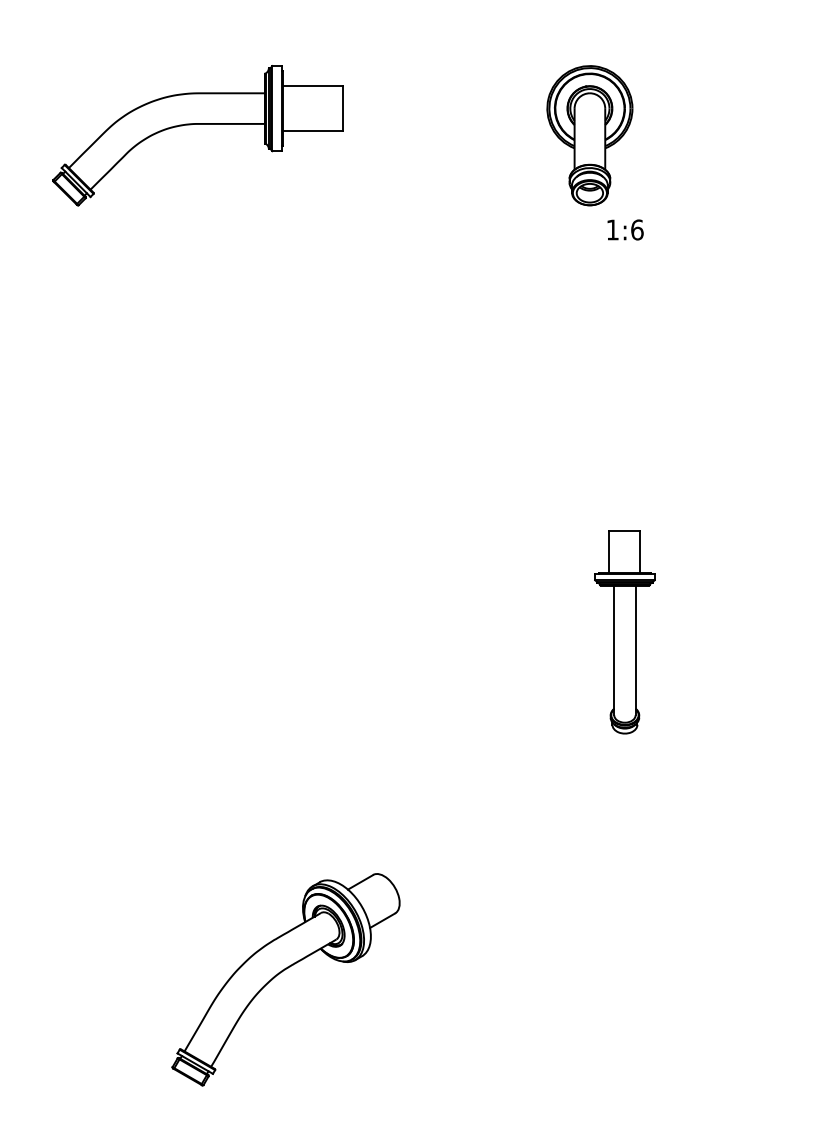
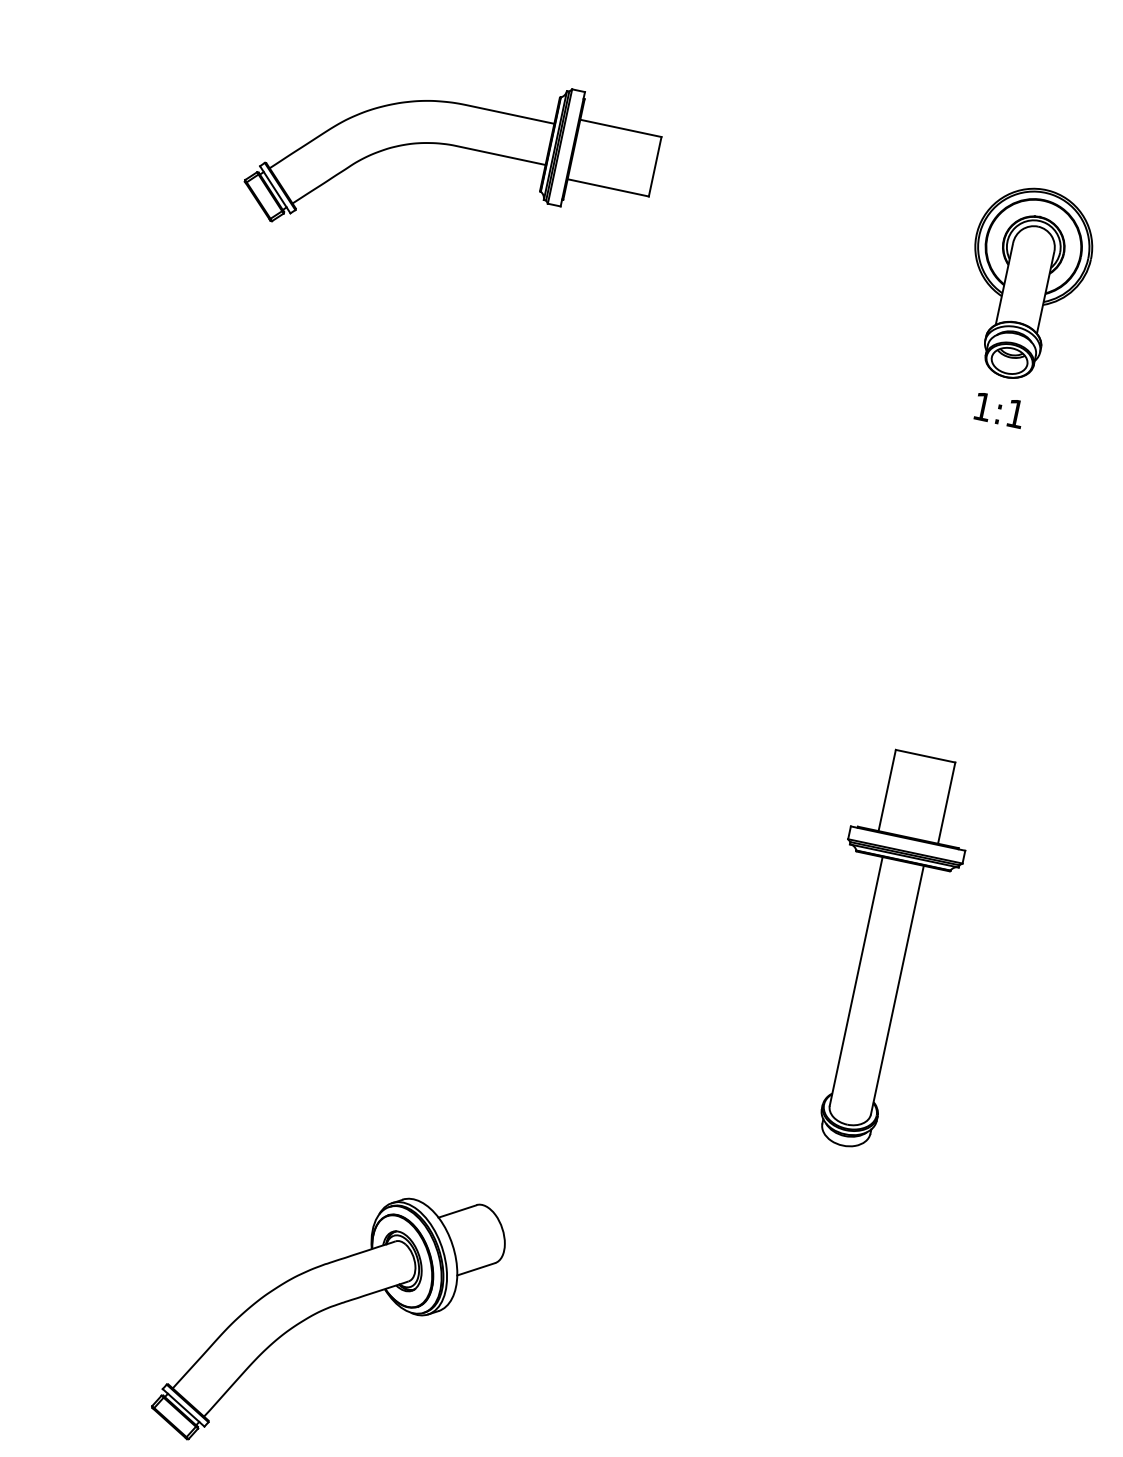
part: (589, 135) -> (1025, 283), moved
text: (637, 229) -> (1016, 413), 1:6 -> 1:1
part: (624, 631) -> (883, 949), size x1.43

